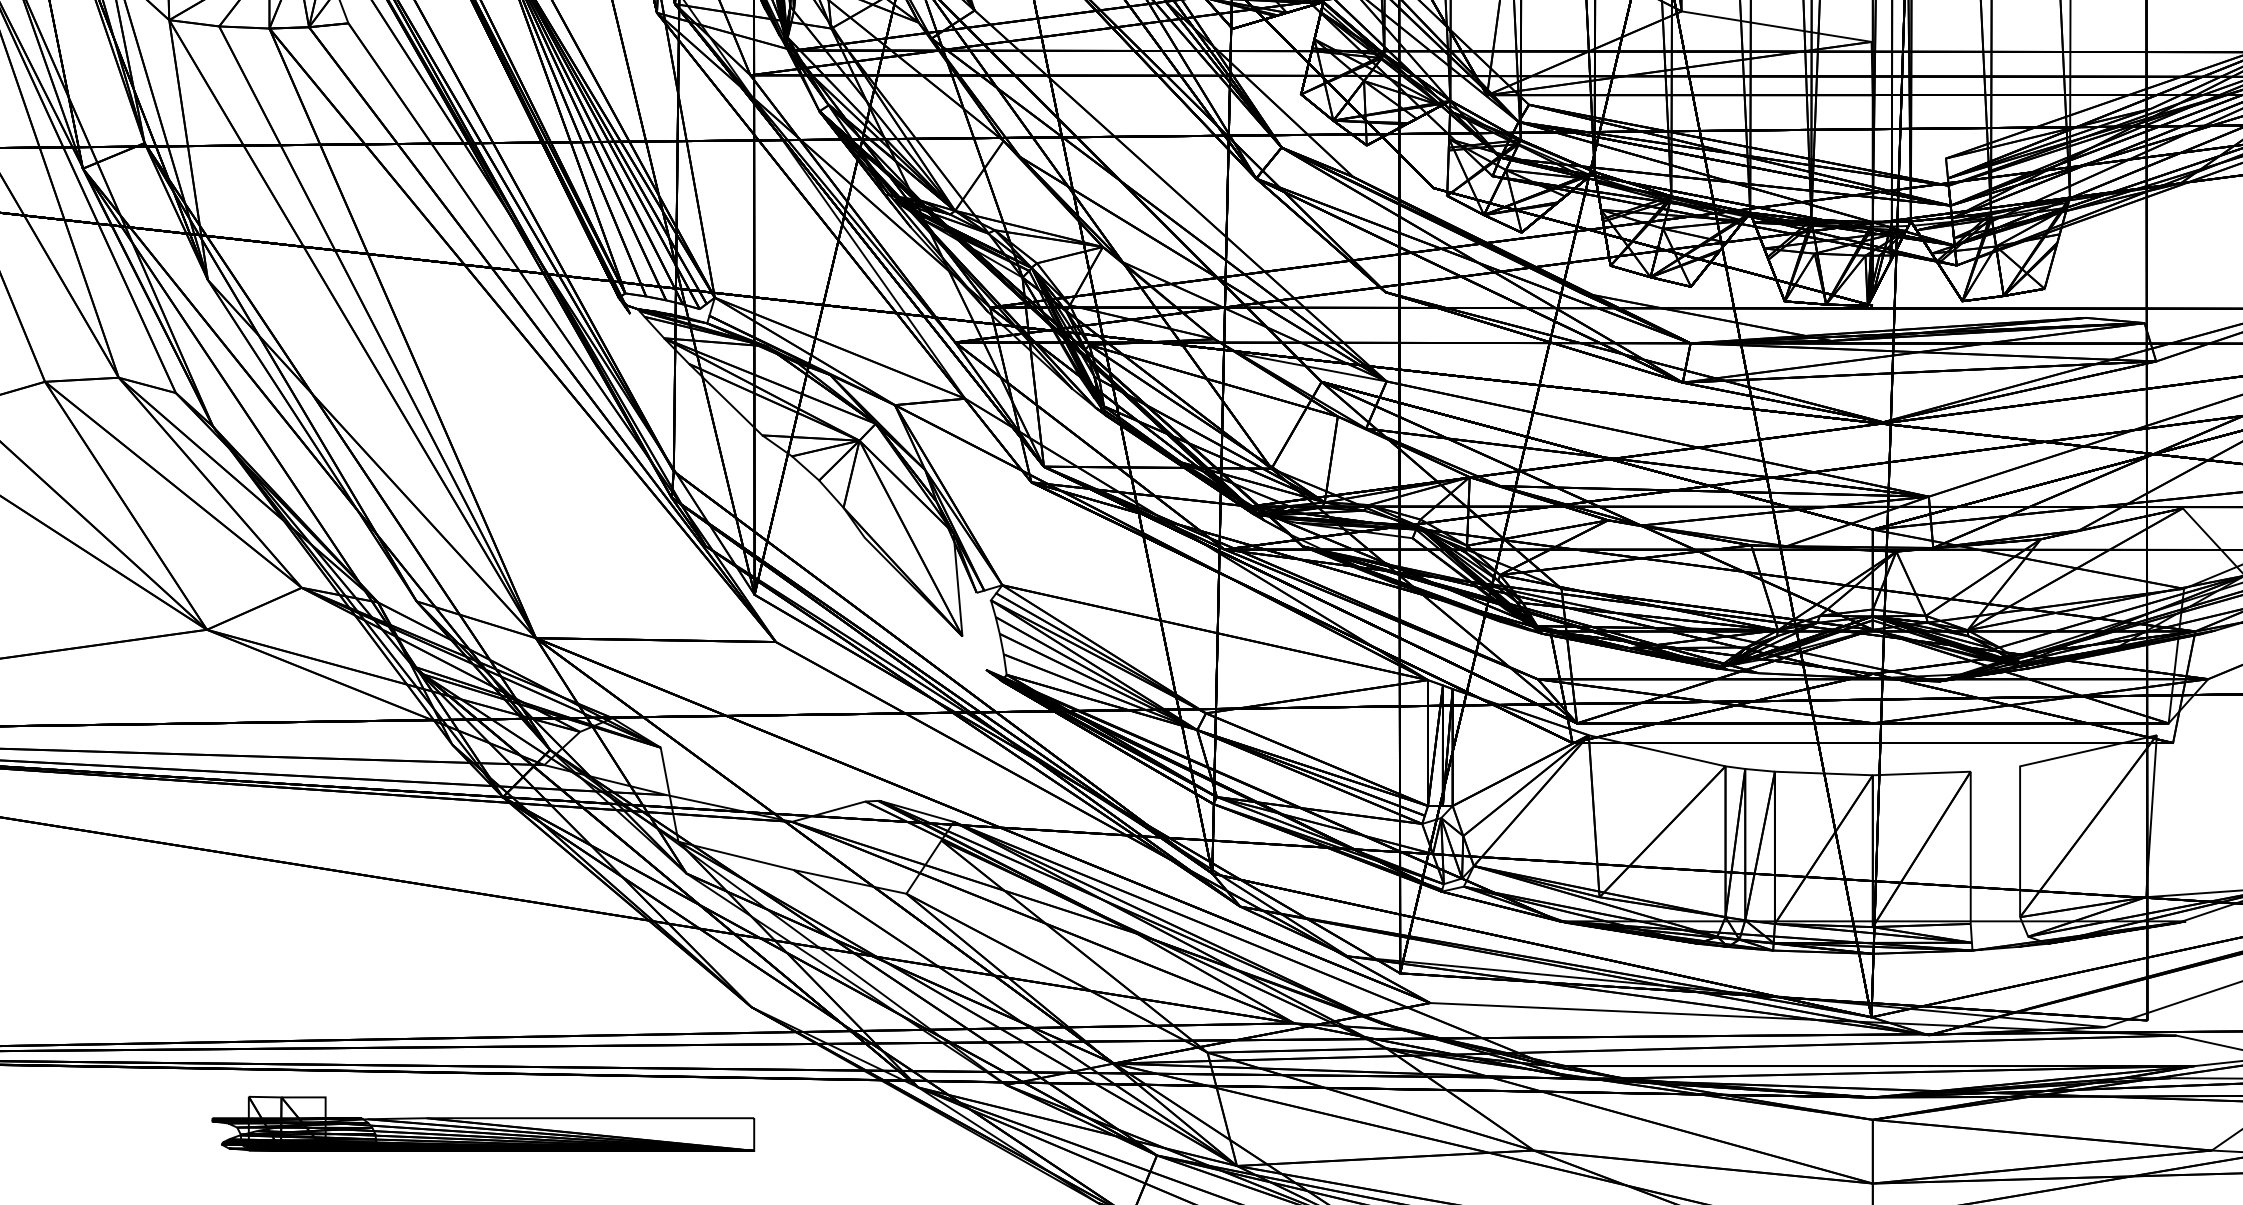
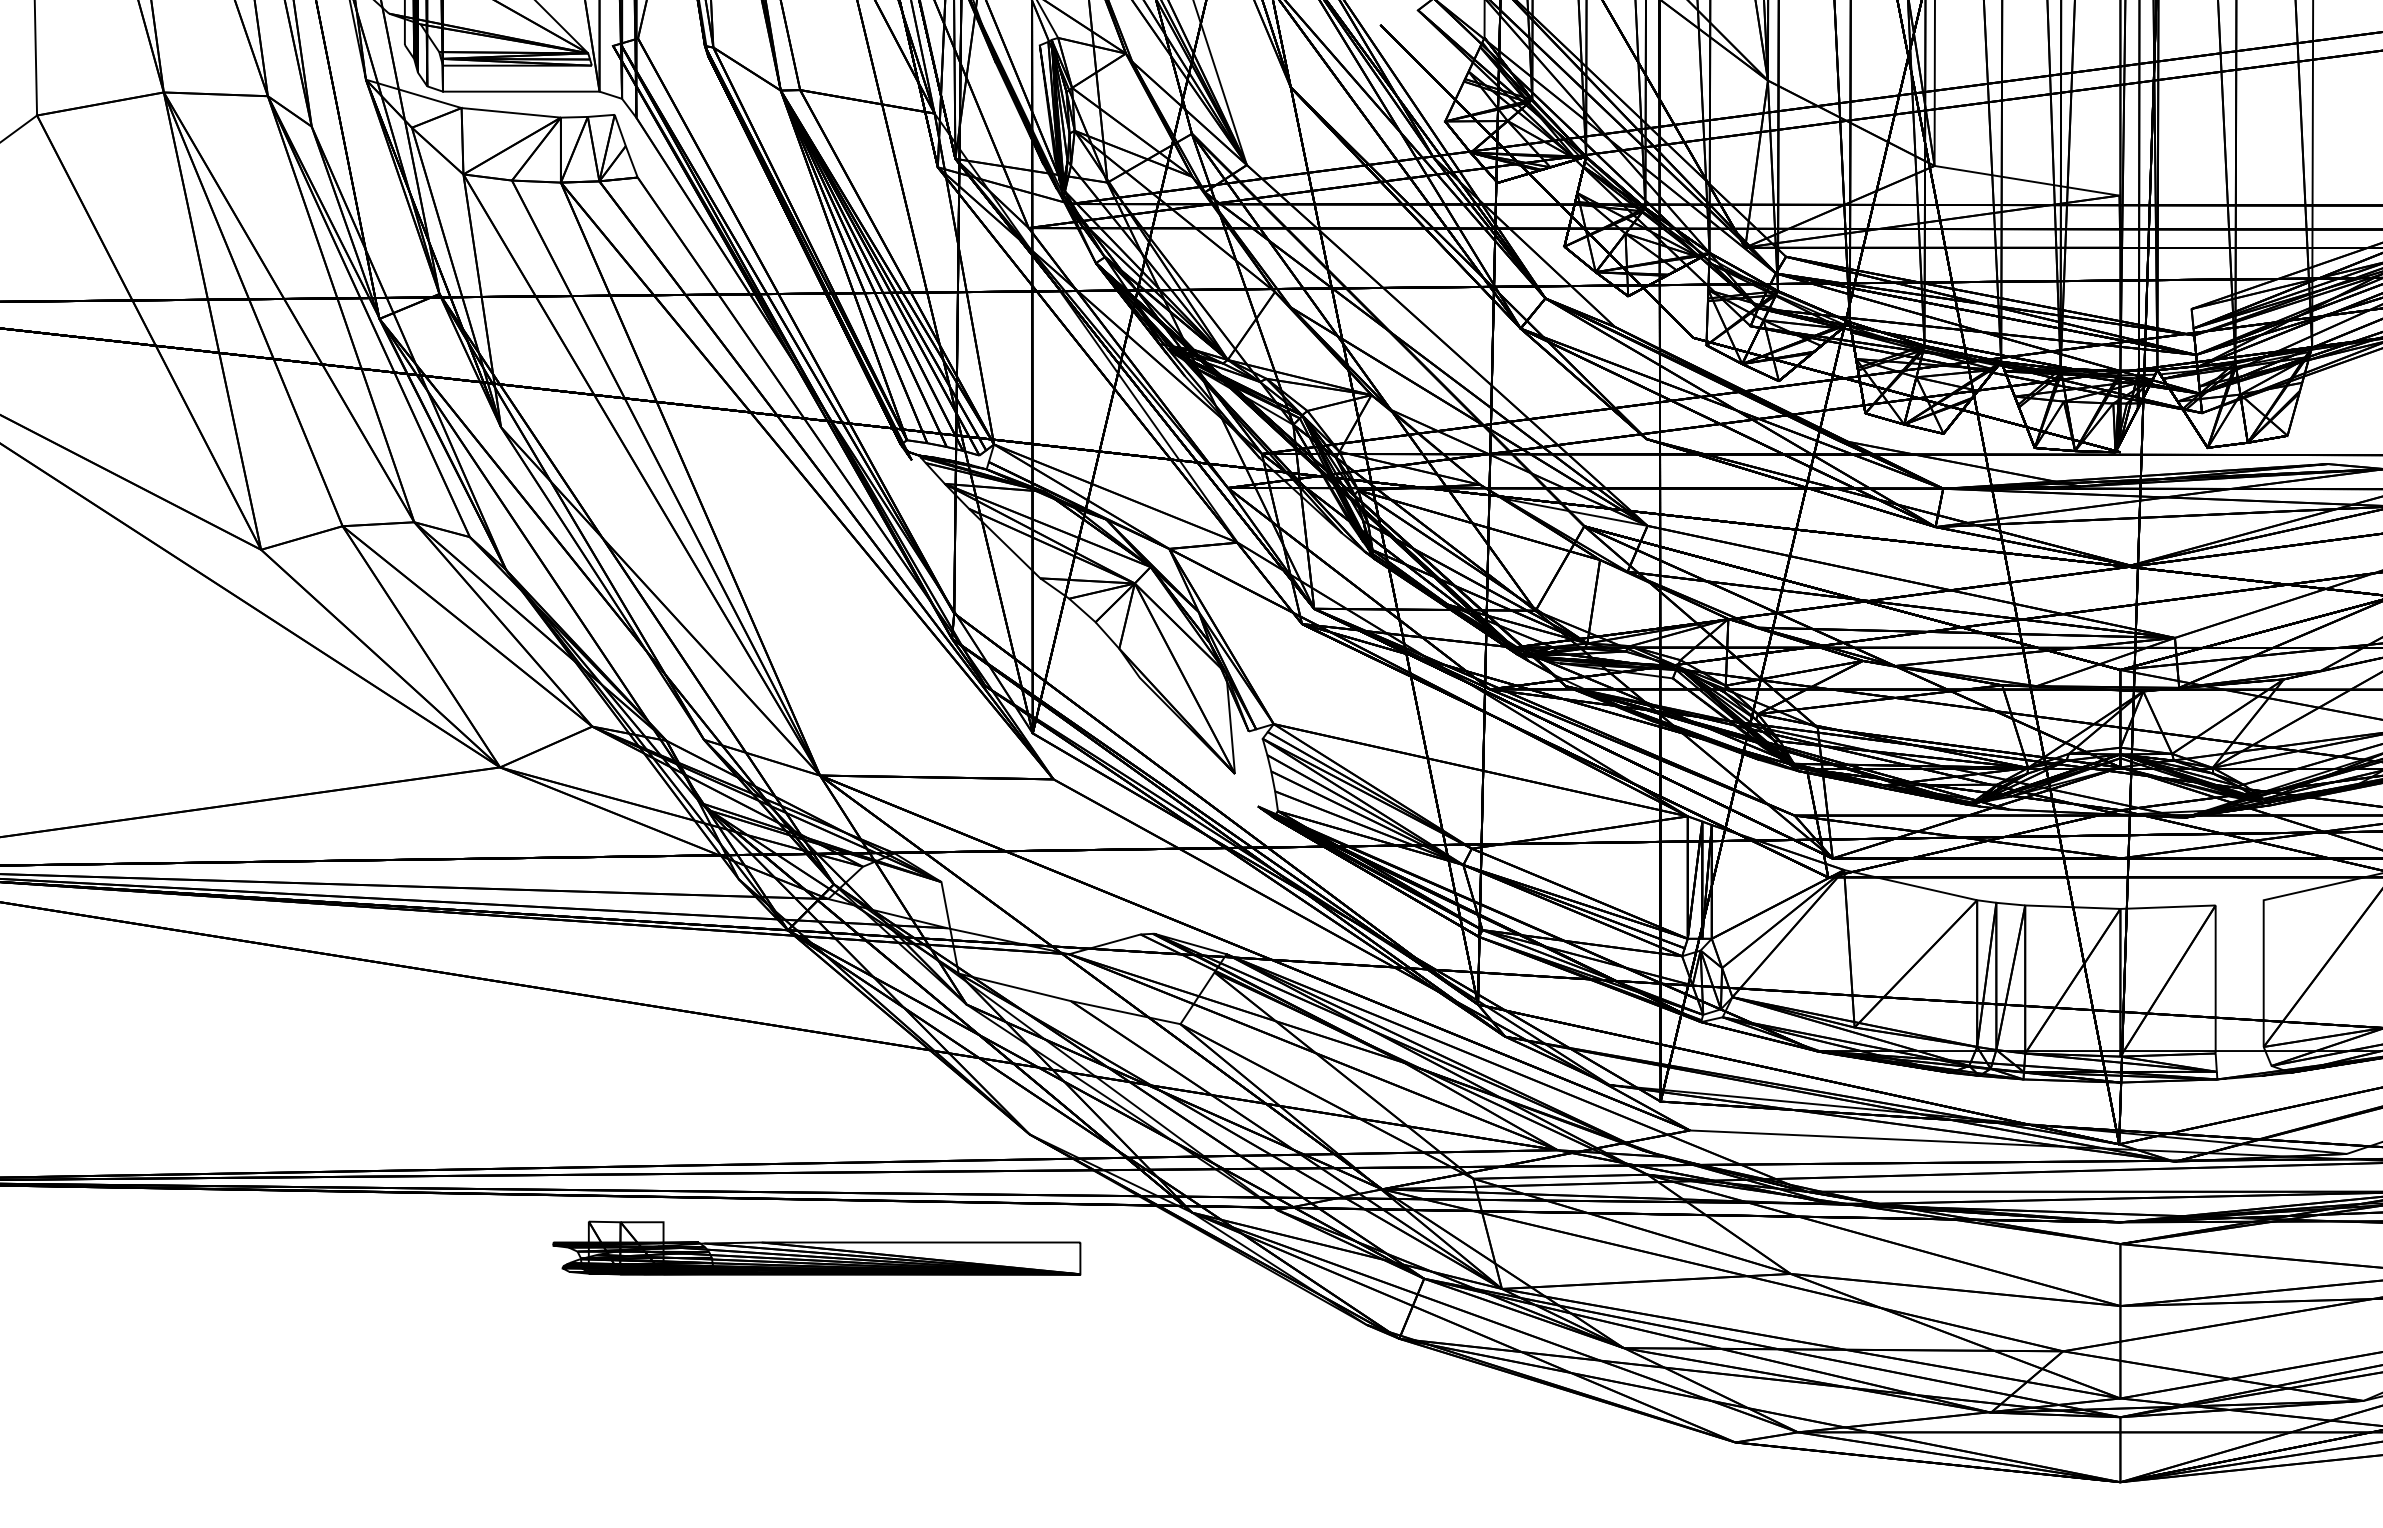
part: (482, 1123) -> (816, 1247), moved

